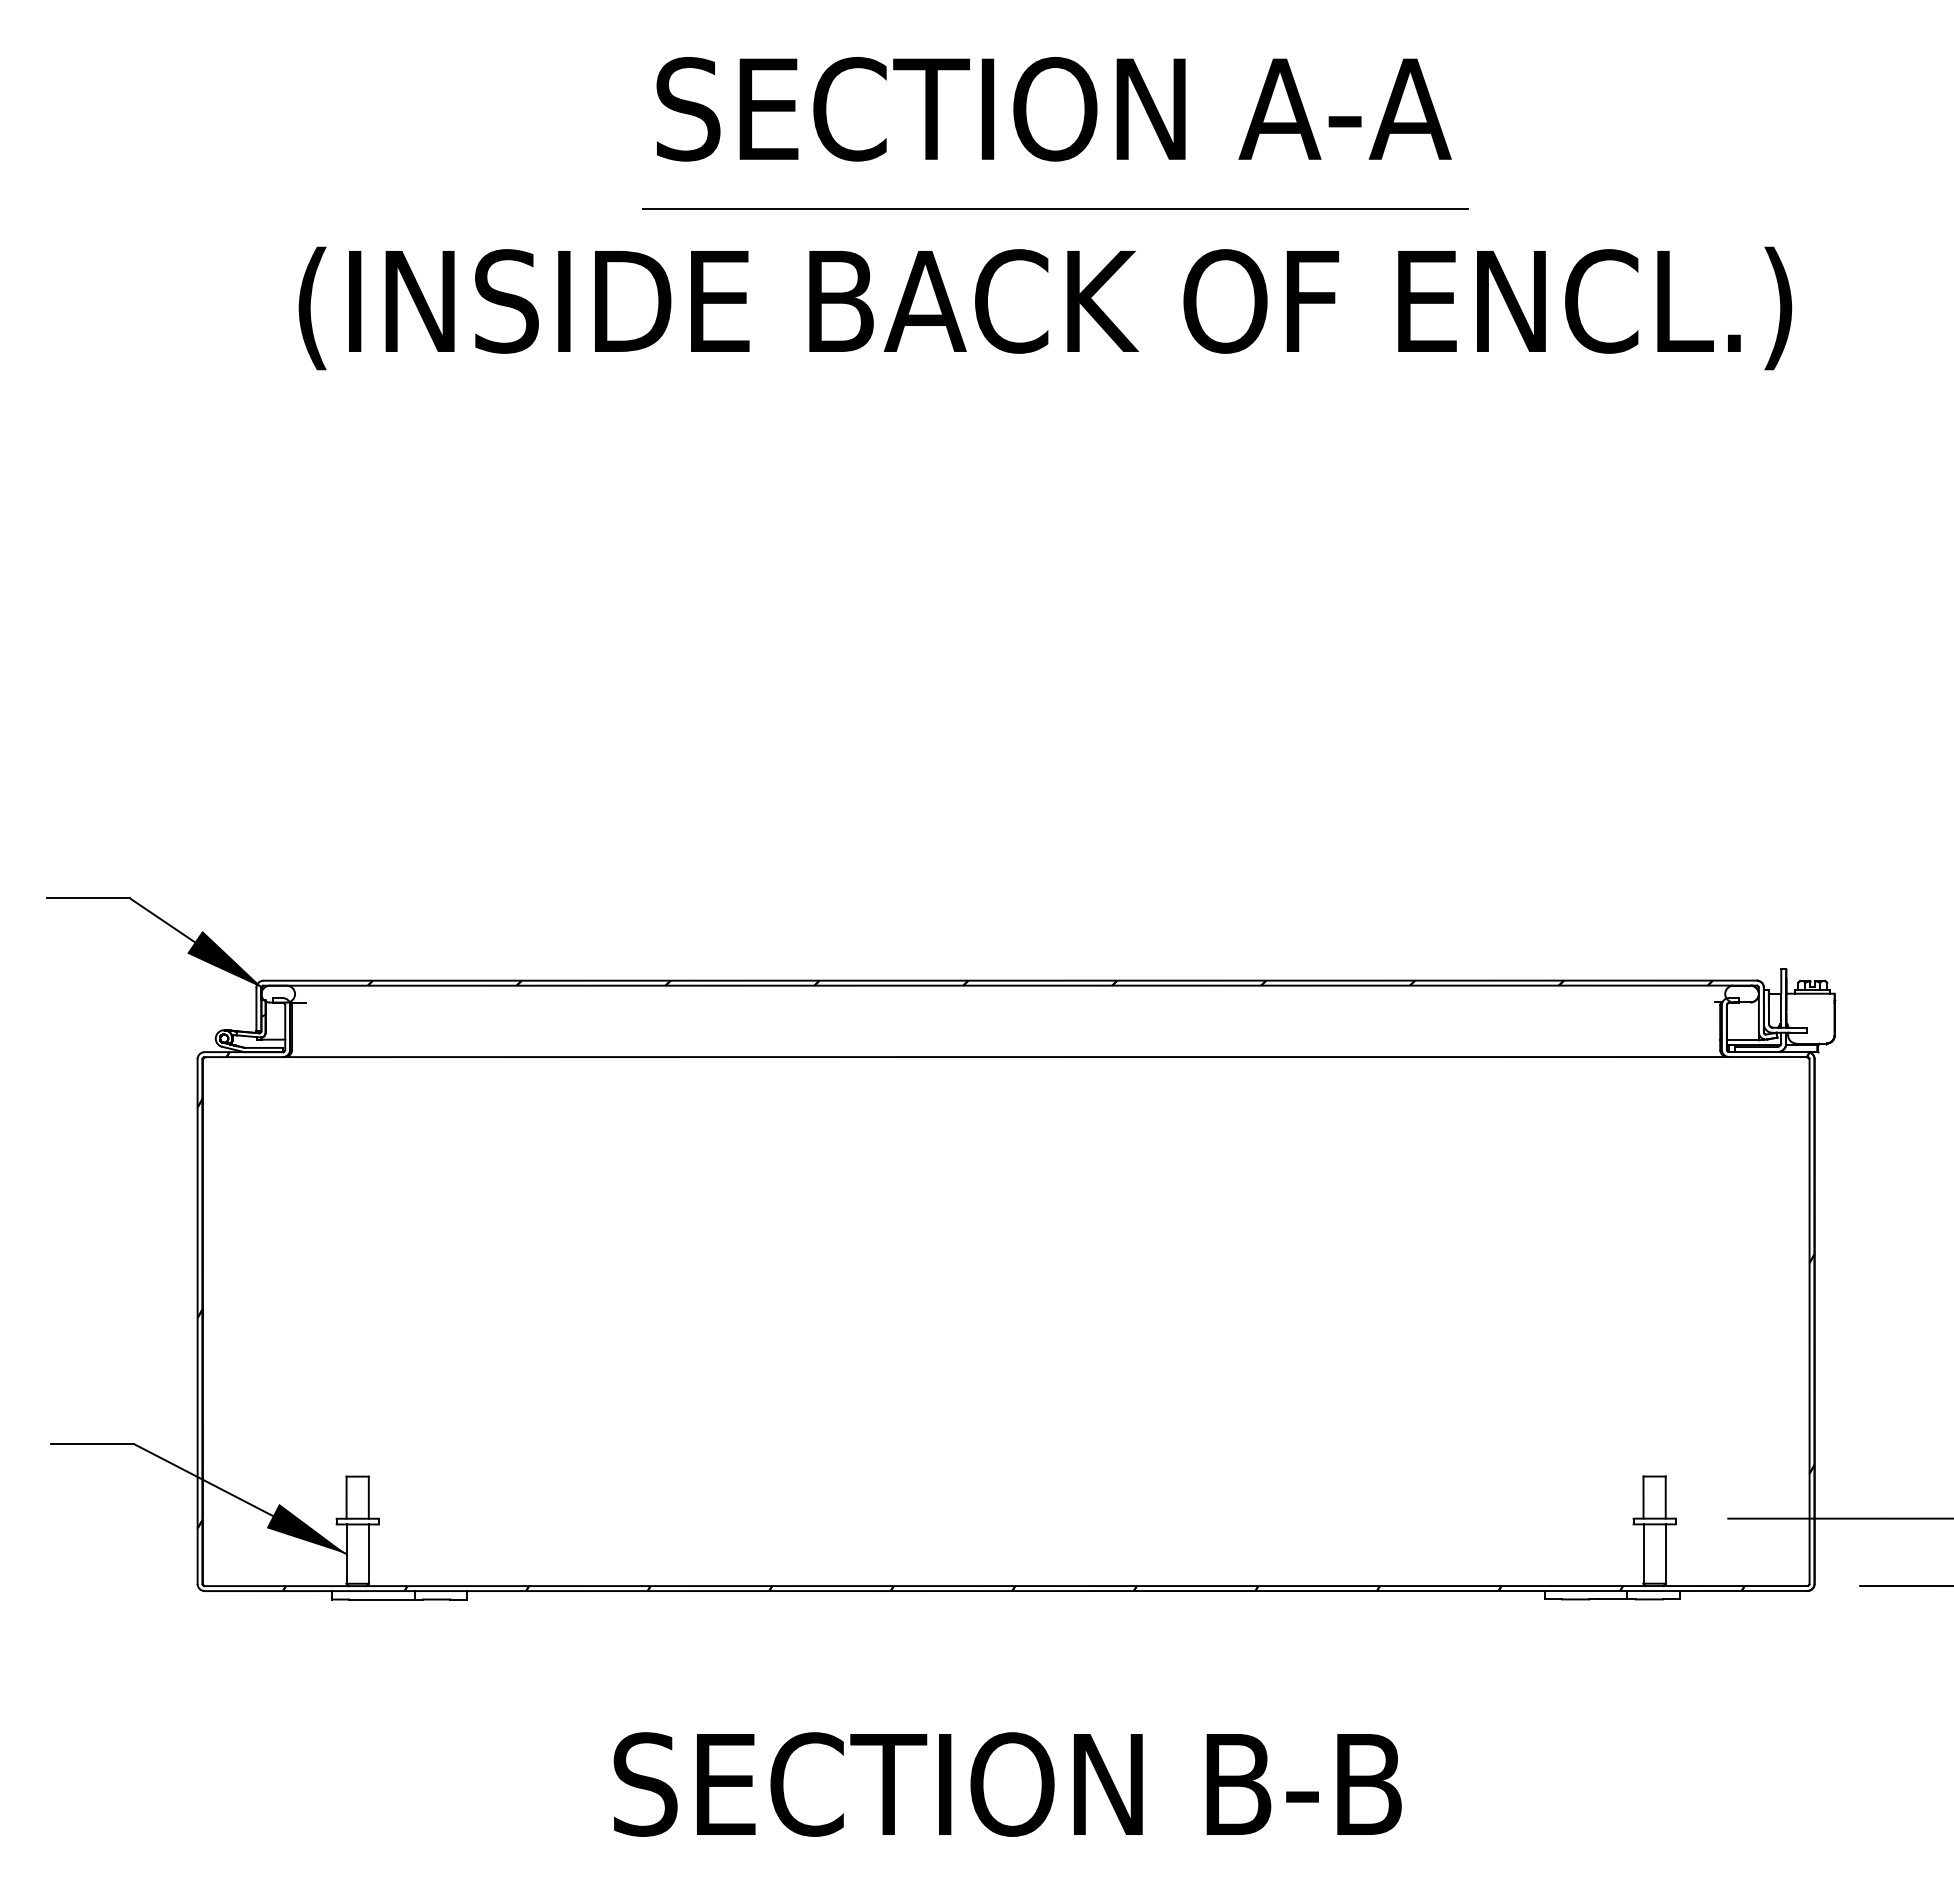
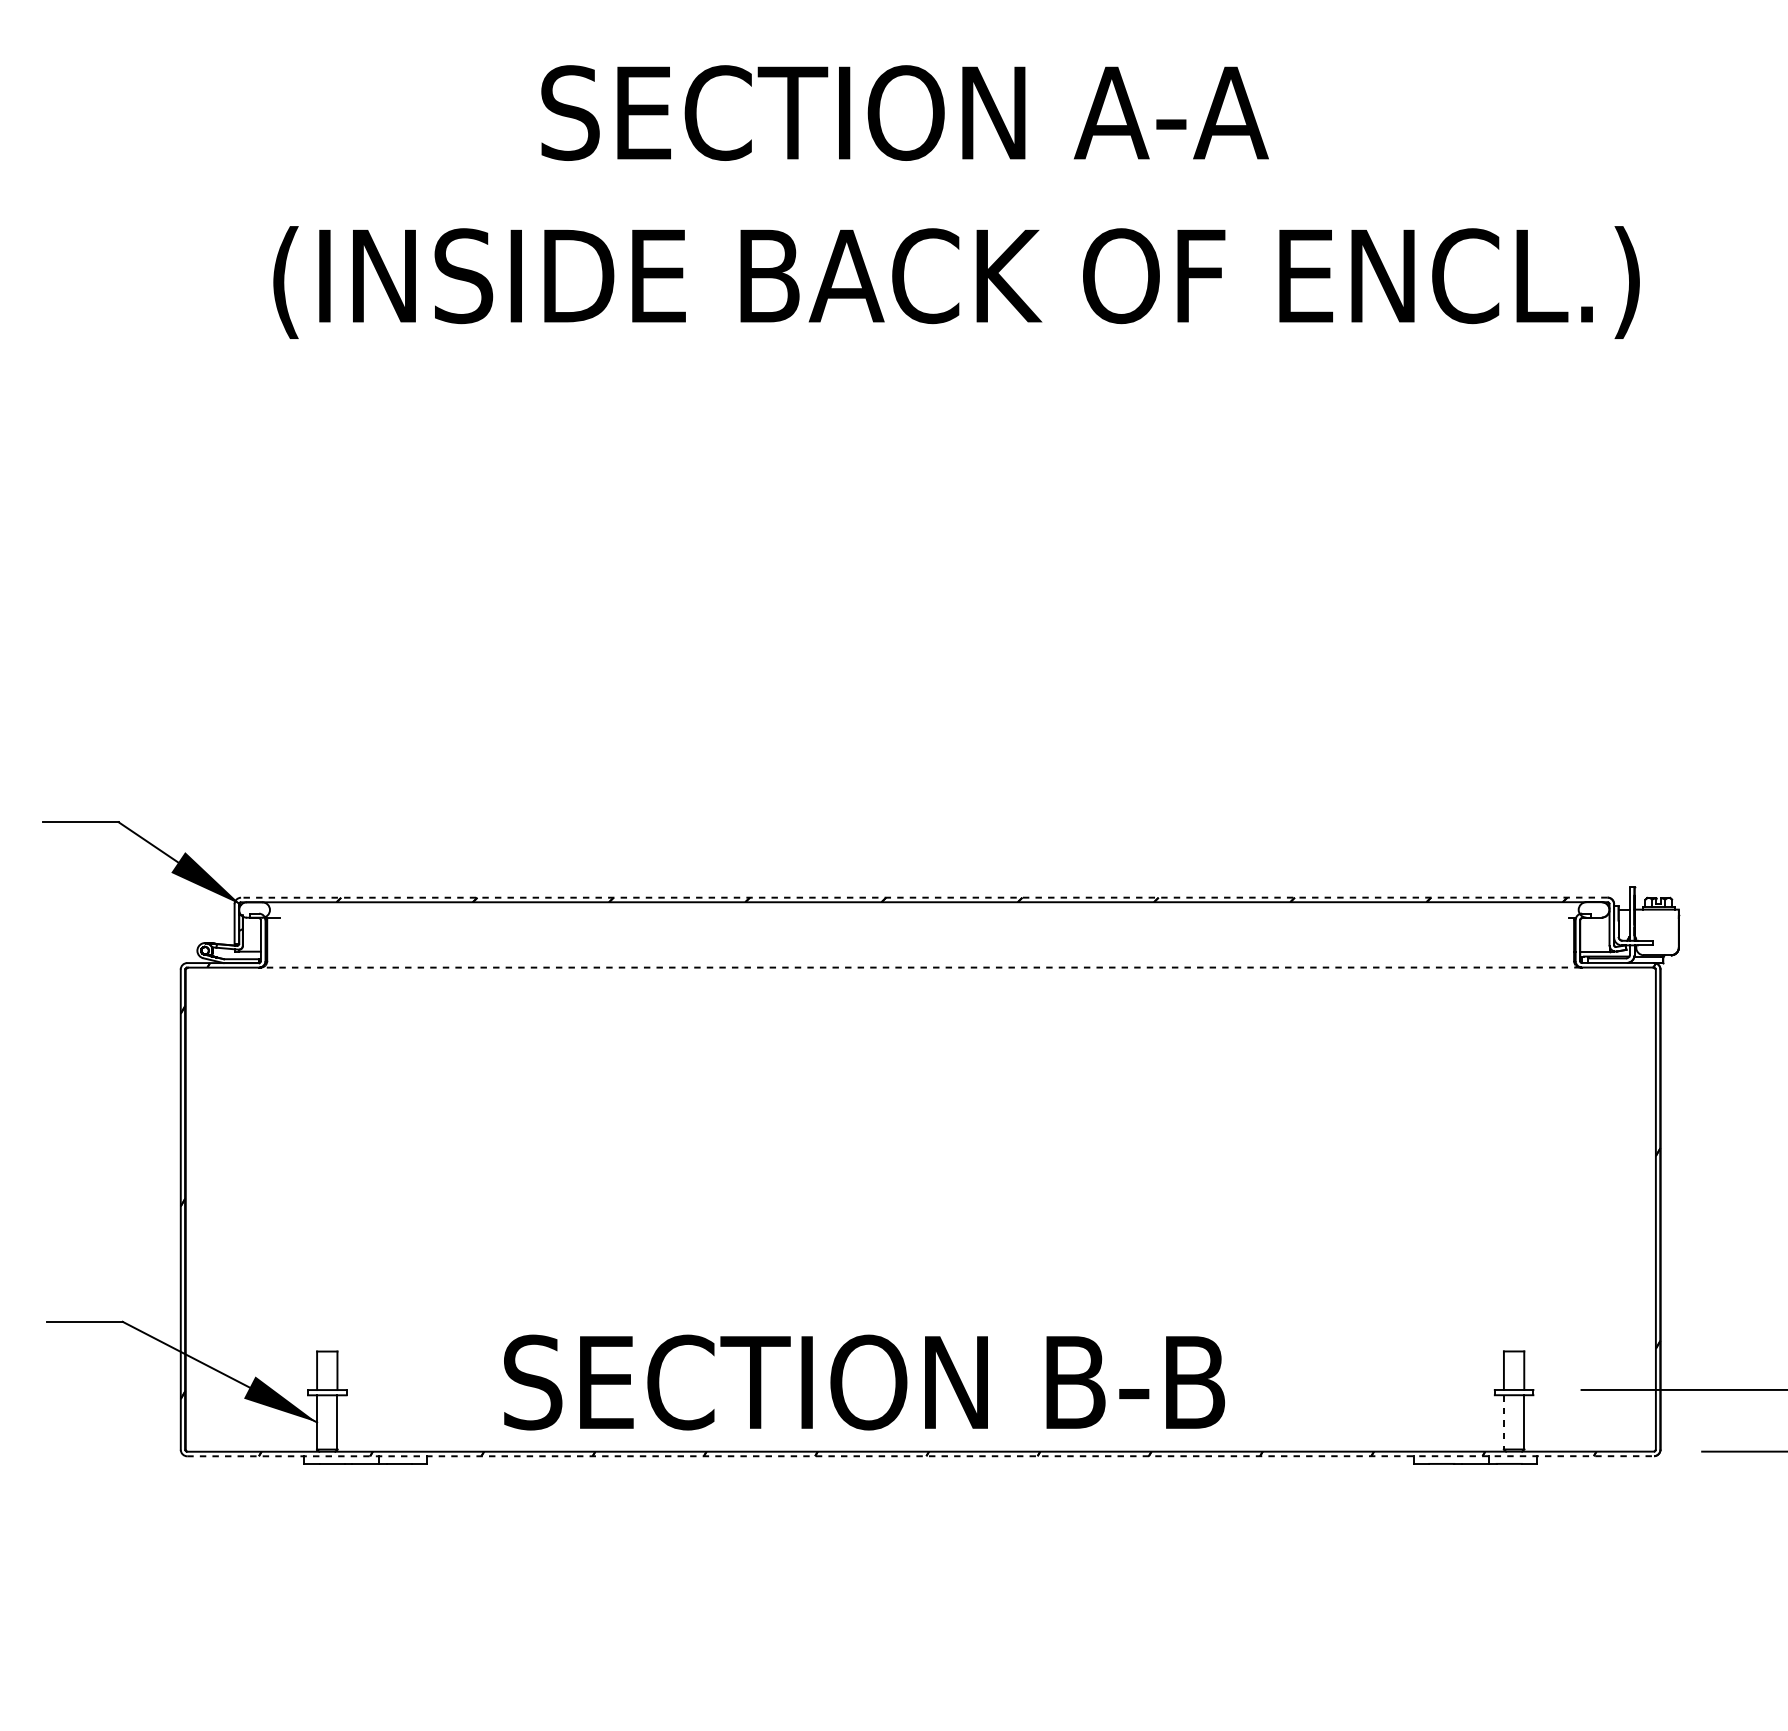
text: (1053, 109) -> (904, 113), moved
line: (1055, 209) -> (965, 191), removed
line: (1010, 980) -> (924, 897), solid -> dashed
line: (1005, 1057) -> (920, 967), solid -> dashed
line: (1643, 1554) -> (1503, 1422), solid -> dashed
line: (1006, 1591) -> (920, 1456), solid -> dashed
text: (1007, 1784) -> (864, 1382), moved

